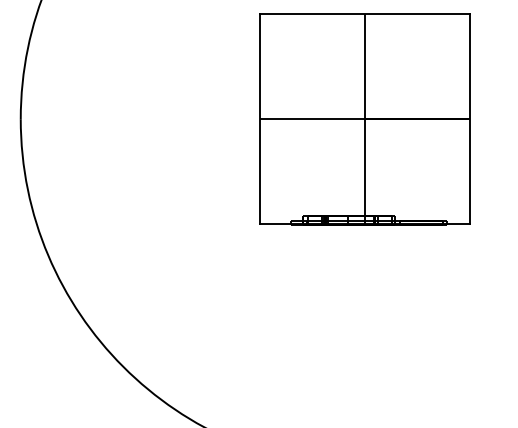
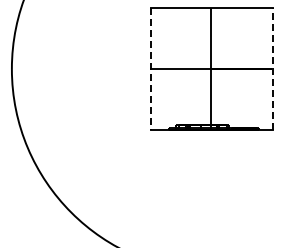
line: (259, 119) -> (150, 69), solid -> dashed
line: (470, 119) -> (272, 69), solid -> dashed

